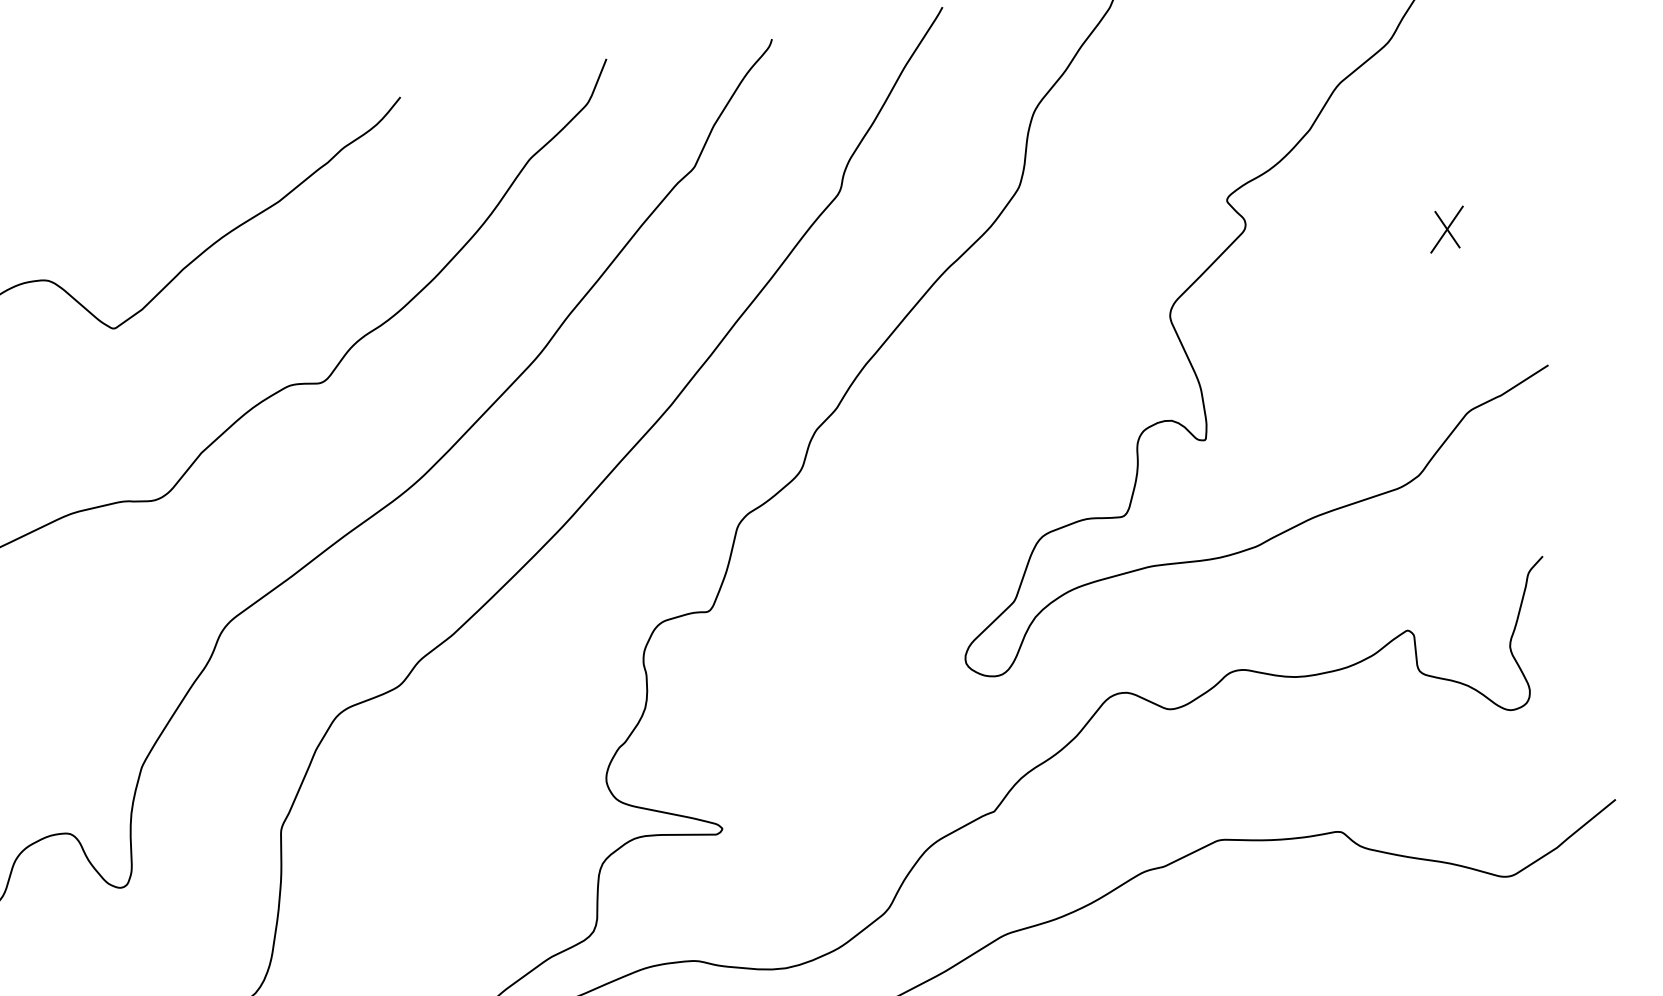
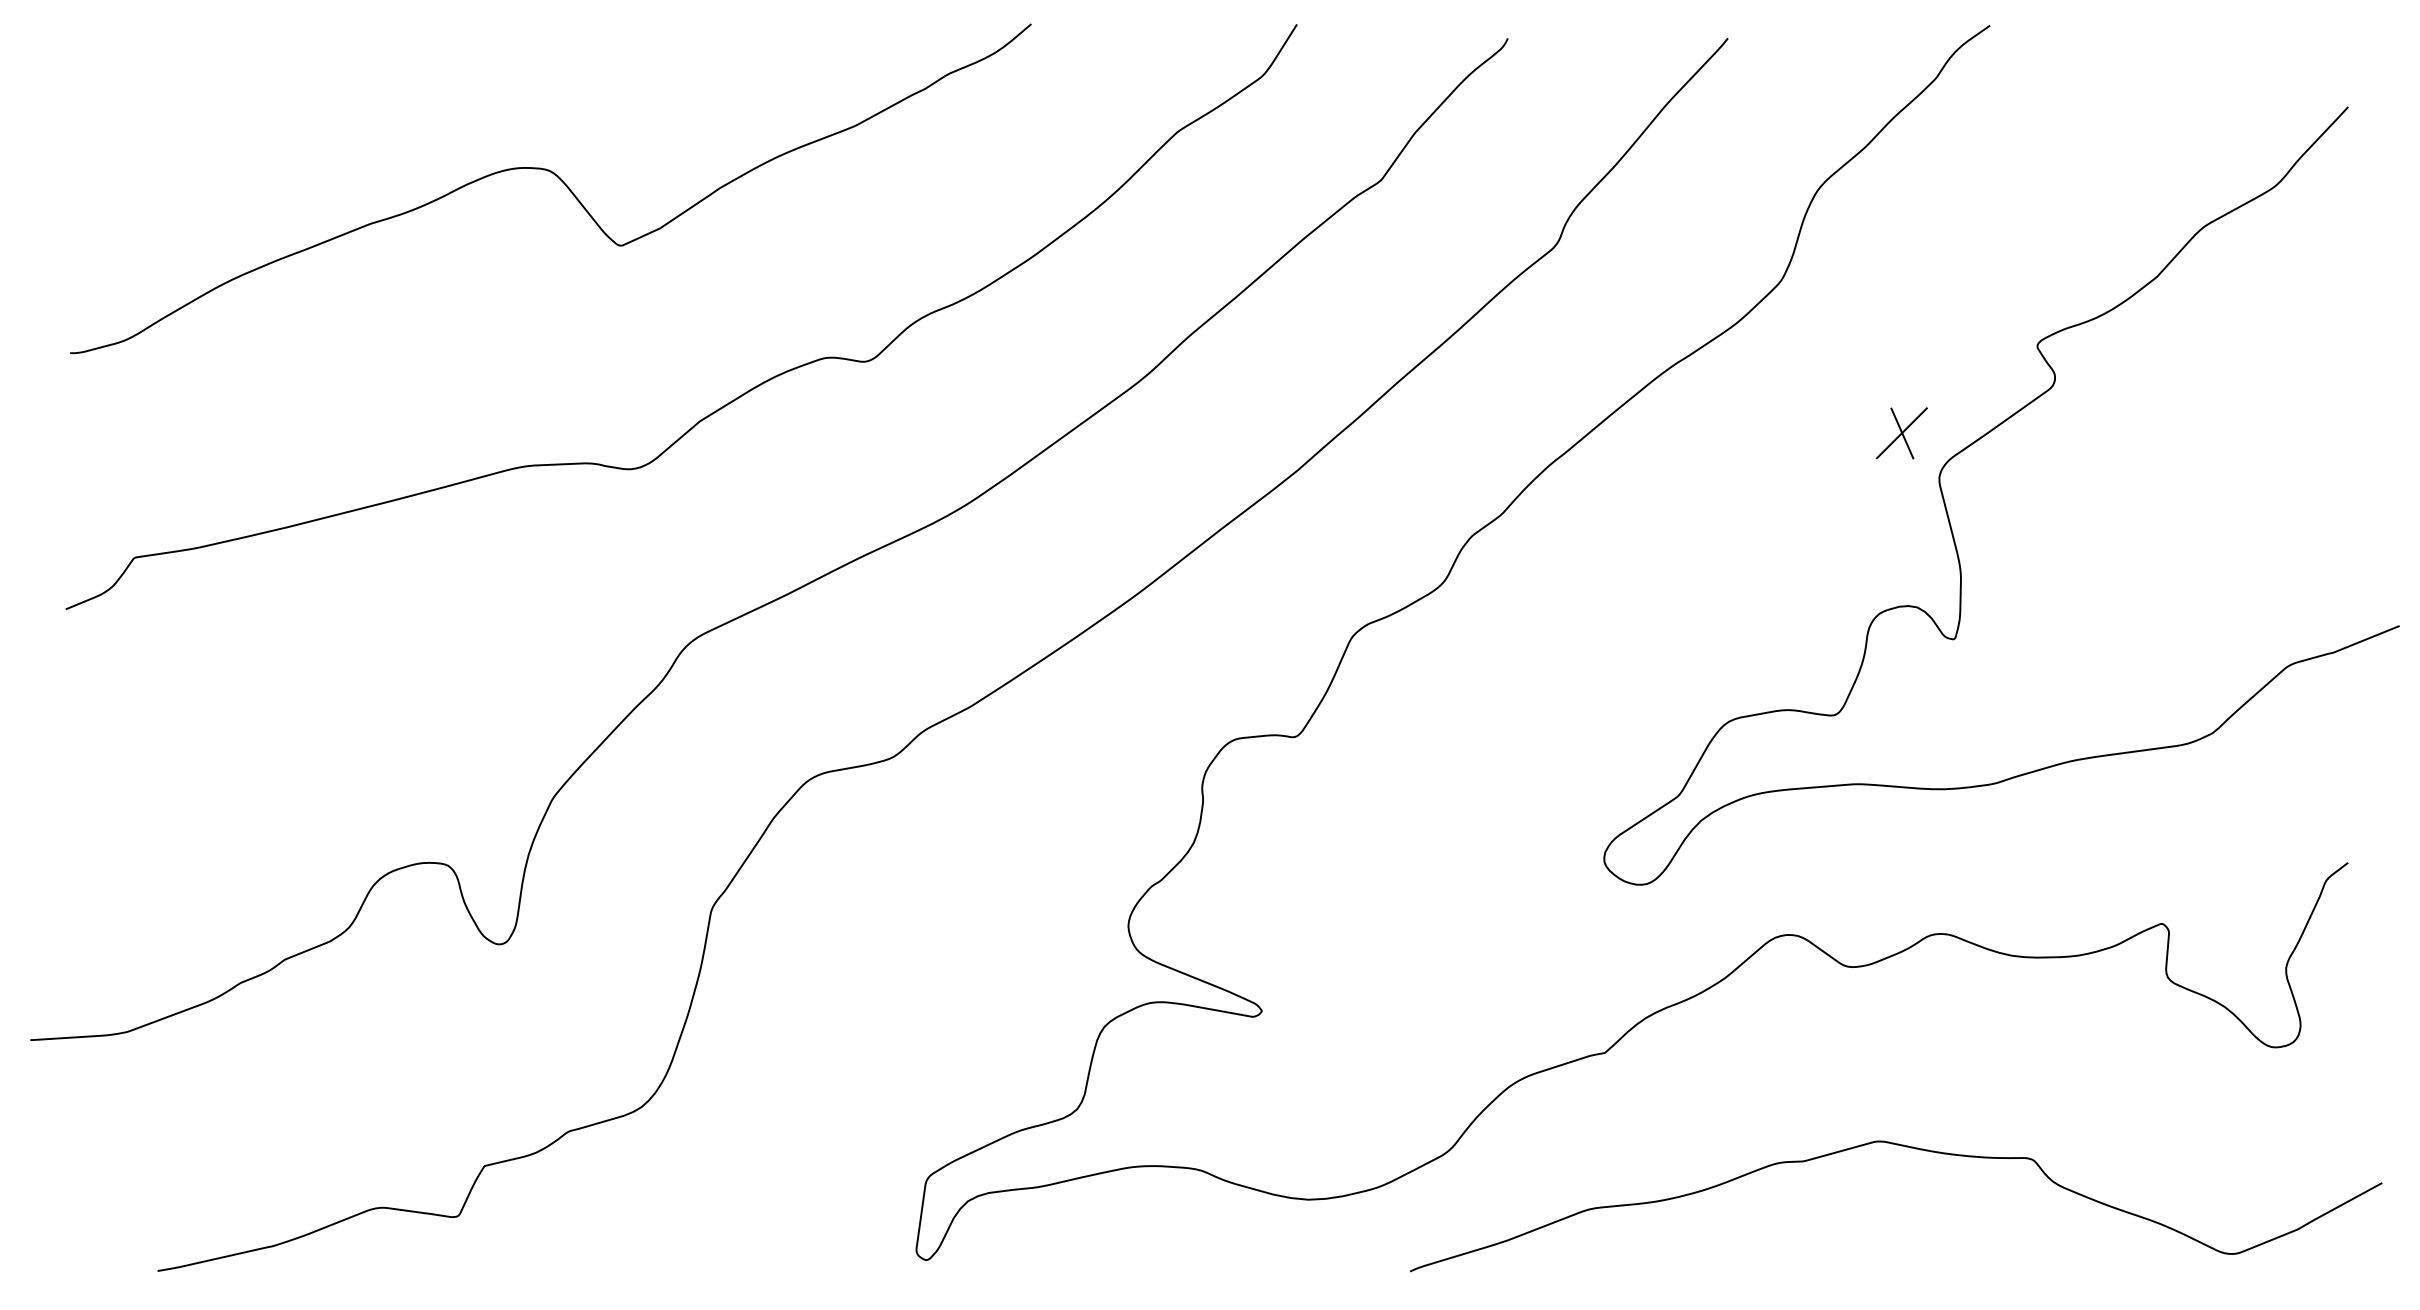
part: (1446, 229) -> (1901, 433), moved

